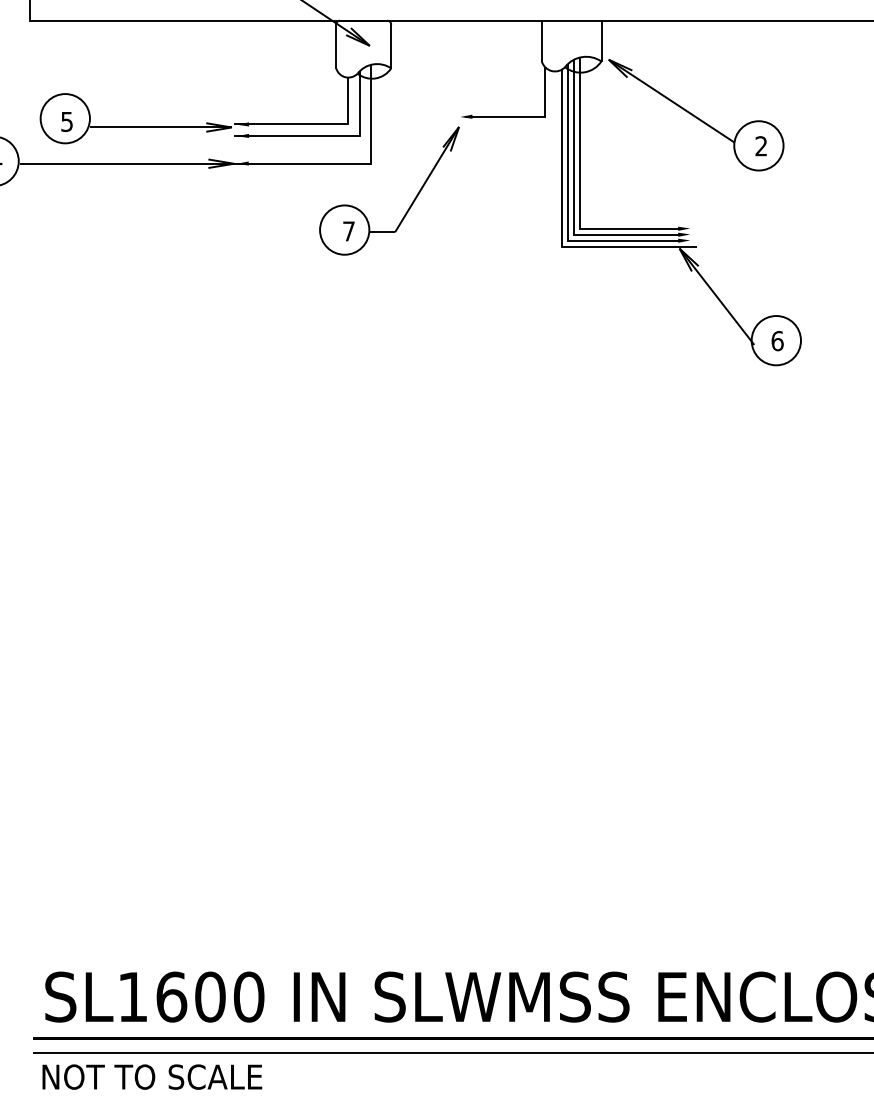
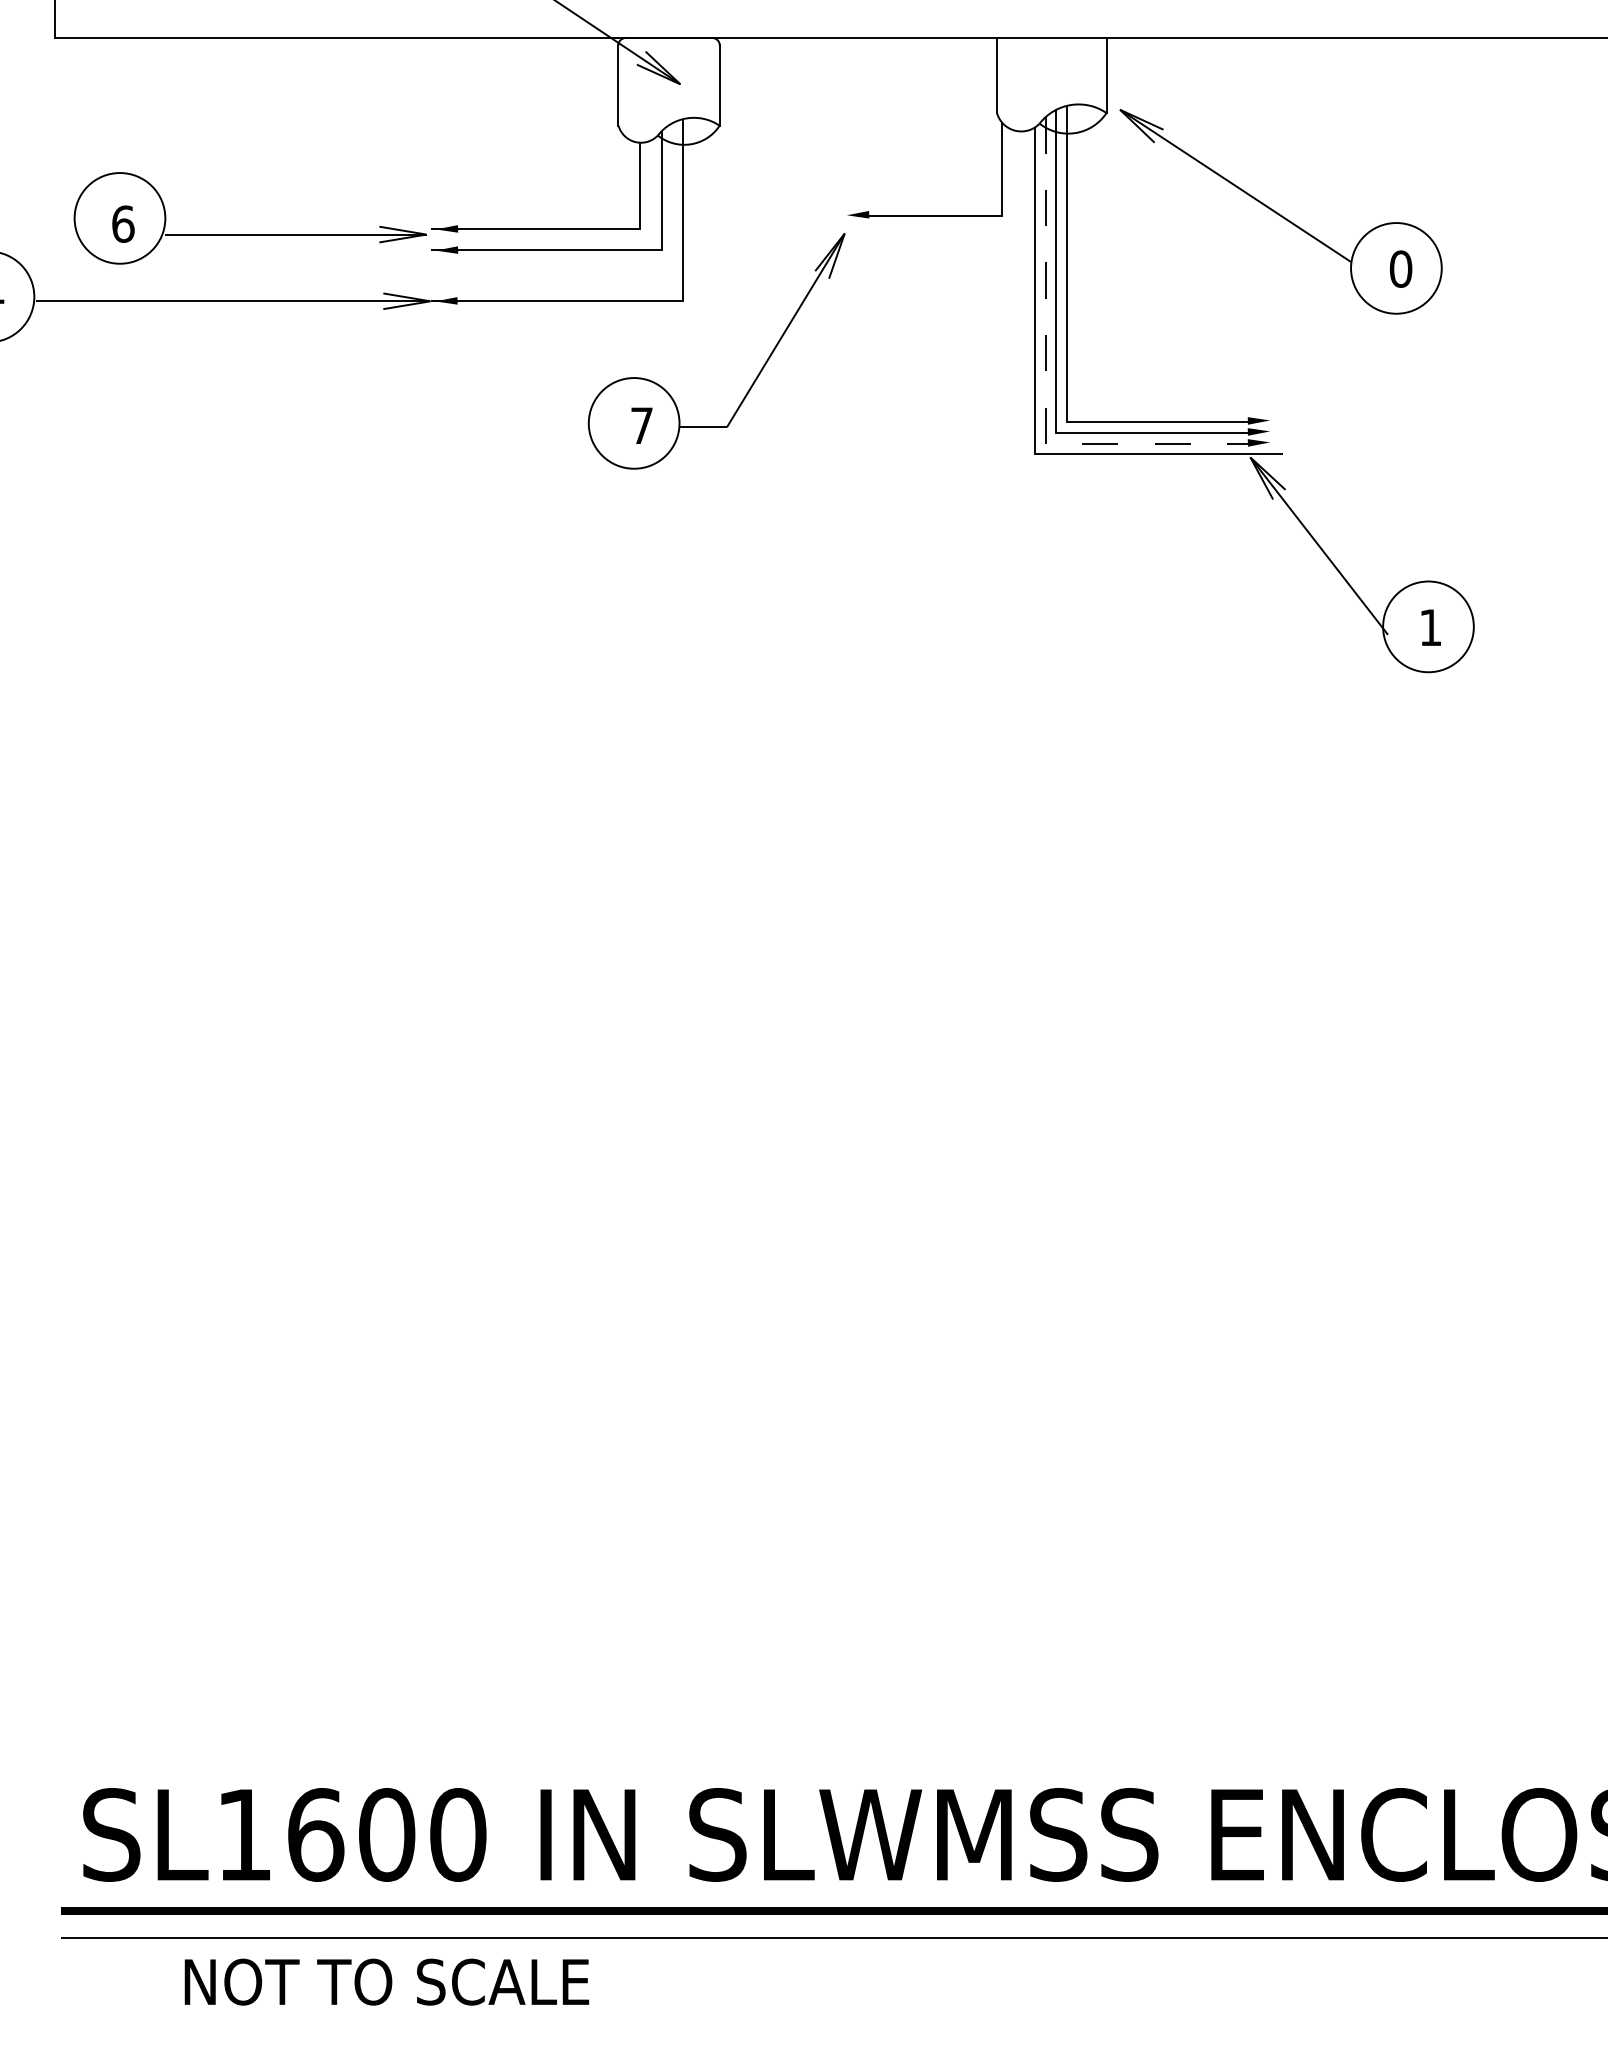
text: (67, 121) -> (124, 223), 5 -> 6
text: (761, 146) -> (1401, 269), 2 -> 0
line: (568, 210) -> (1045, 387), solid -> dashed
text: (777, 341) -> (1430, 628), 6 -> 1
text: (152, 1076) -> (387, 1981), moved

